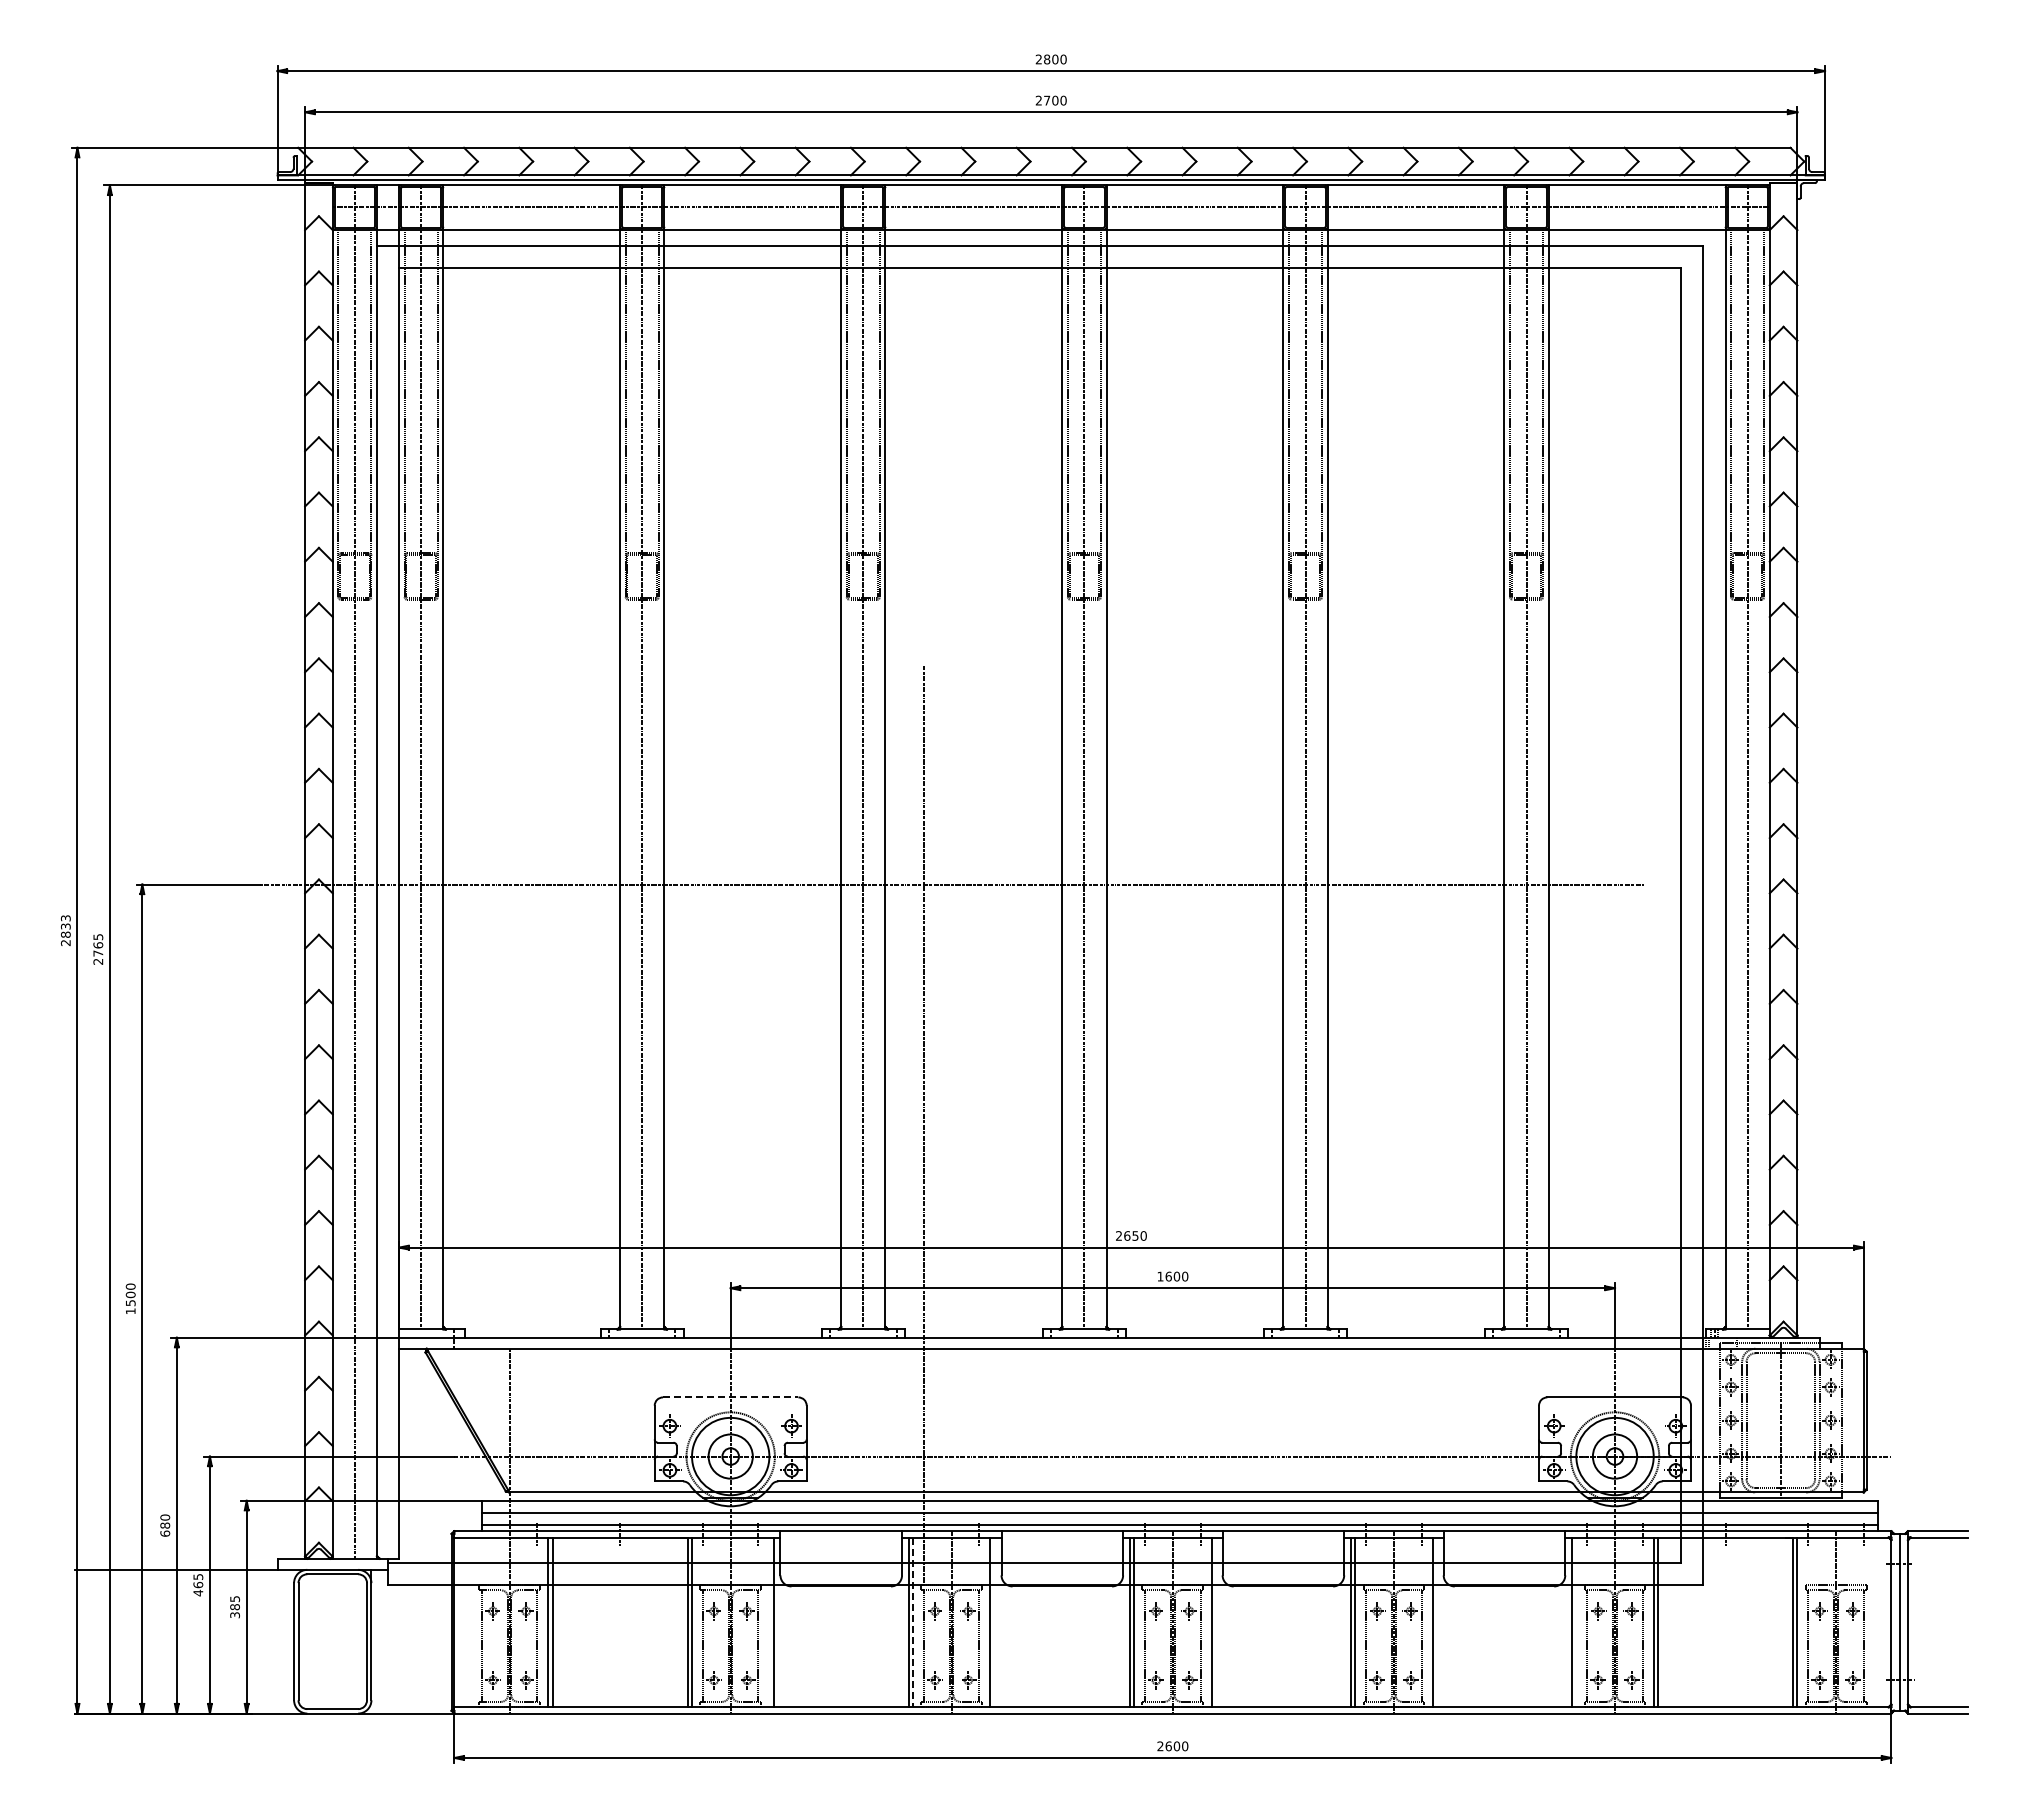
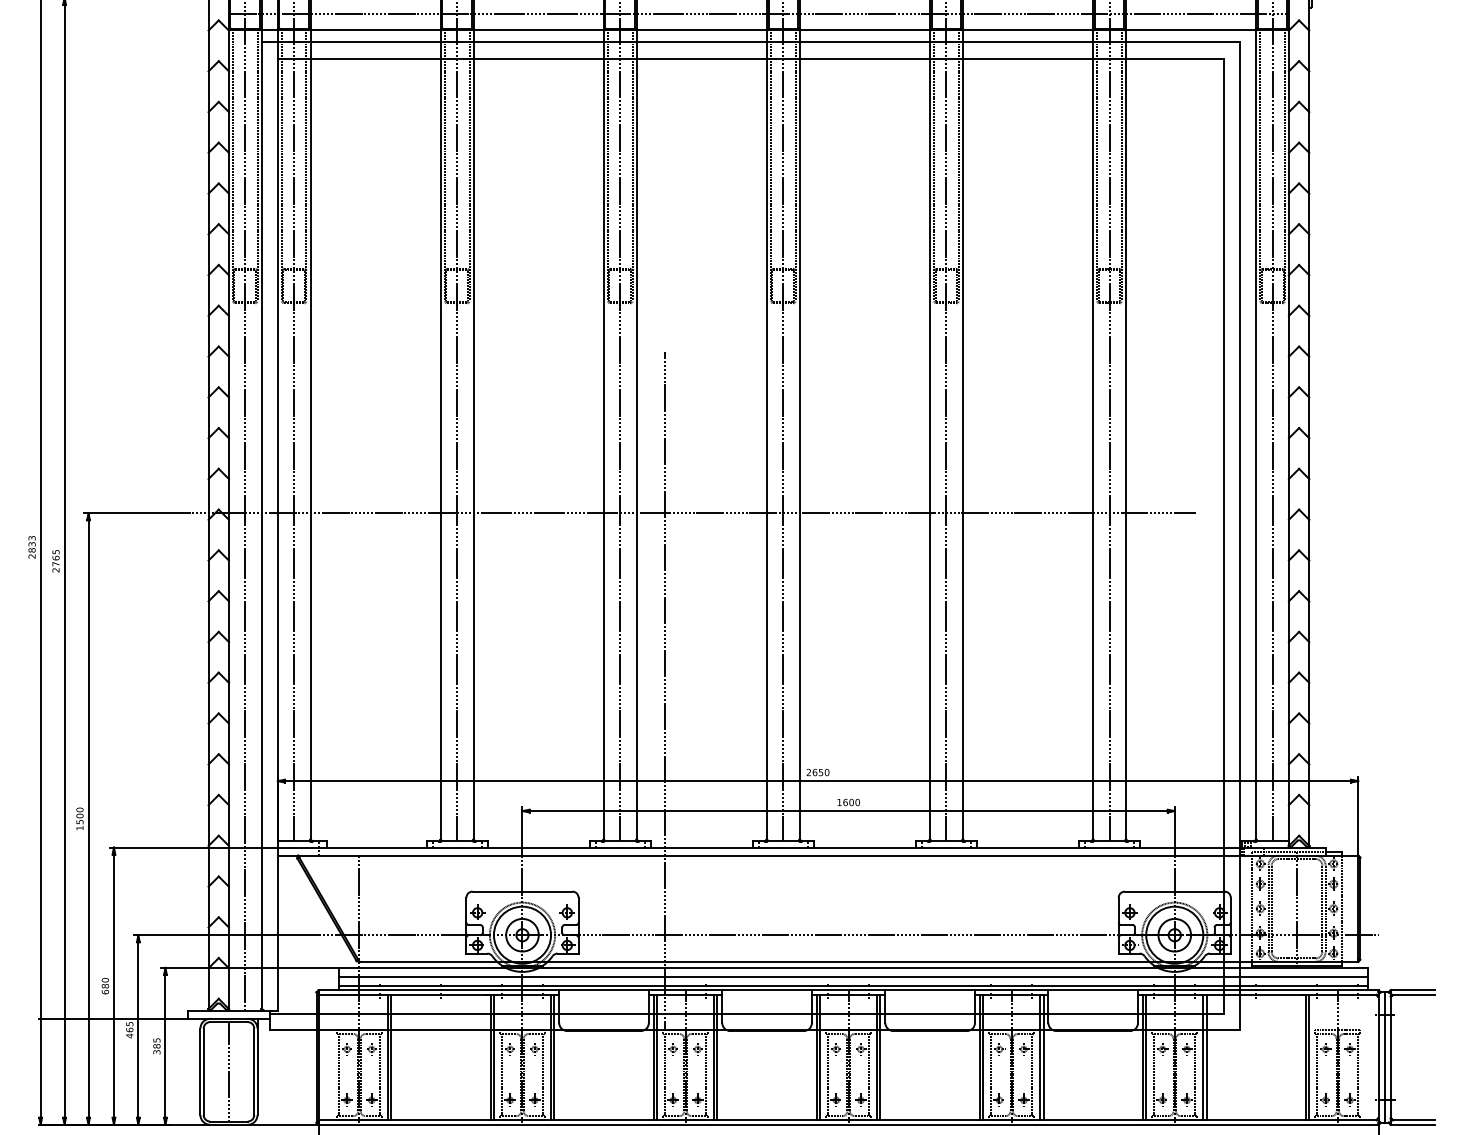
line: (730, 1397) -> (522, 891), dashed -> solid
line: (769, 1621) -> (551, 1056), added
line: (994, 1621) -> (717, 1056), added
line: (1215, 1621) -> (880, 1056), added
line: (1437, 1621) -> (1043, 1056), added
line: (1576, 1621) -> (1146, 1056), added
line: (913, 1622) -> (657, 1057), dashed -> solid
line: (332, 1641) -> (228, 1071), added

